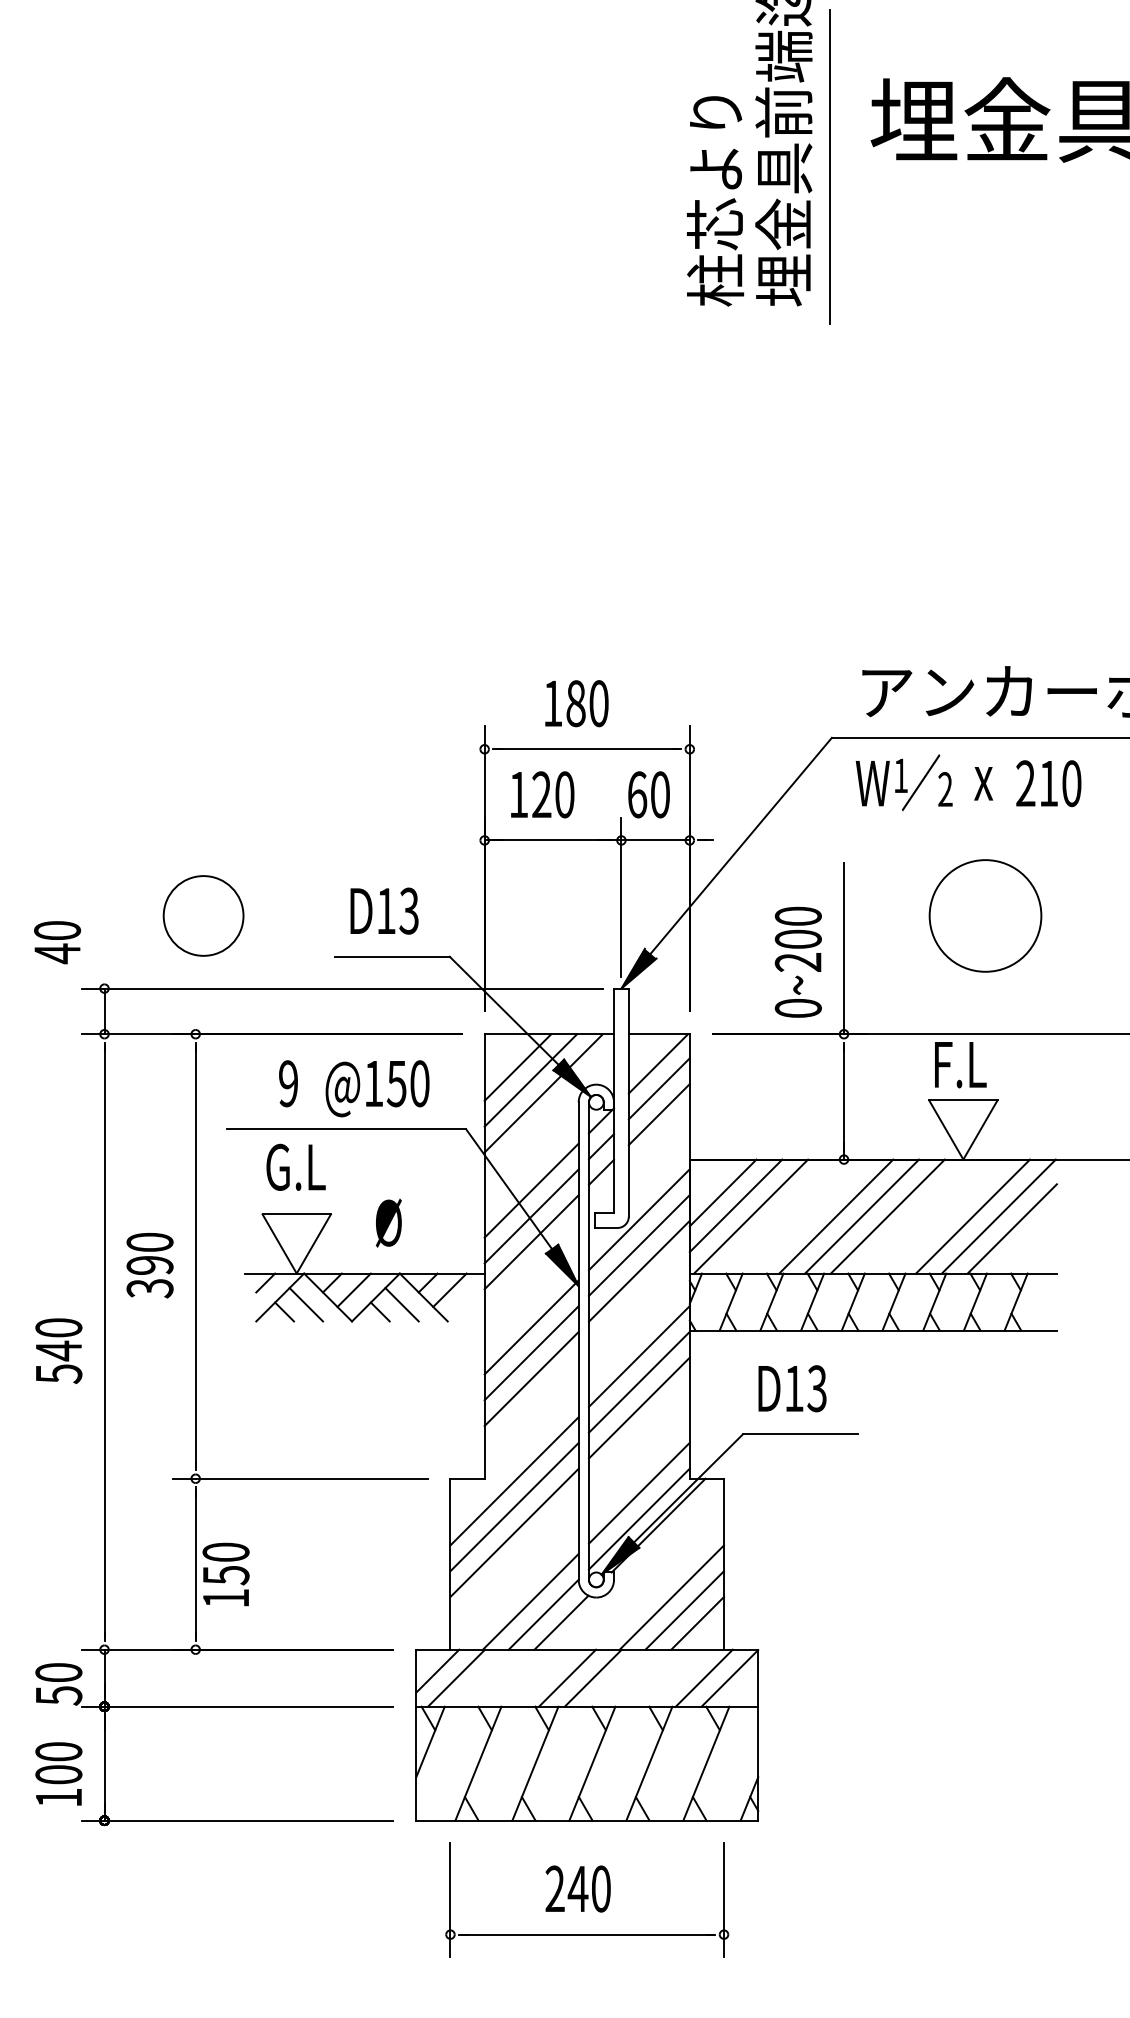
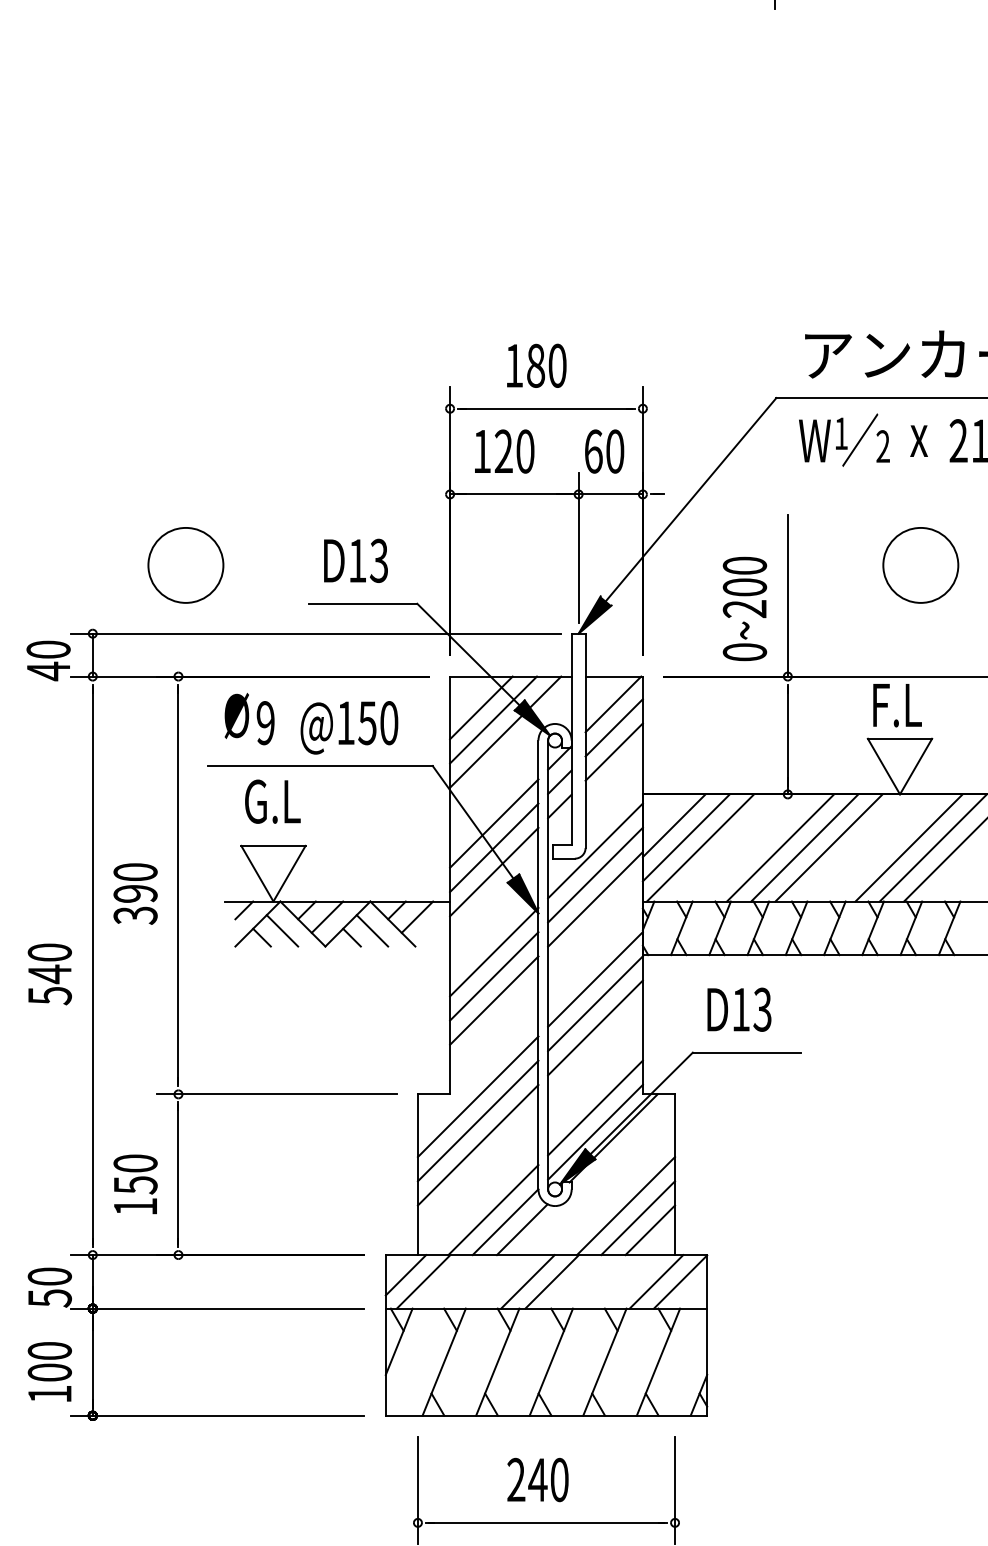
circle: (985, 915) -> (920, 564), size x0.71
text: (57, 942) -> (48, 660), moved
text: (388, 1222) -> (236, 715), moved
text: (225, 1574) -> (135, 1184), moved

